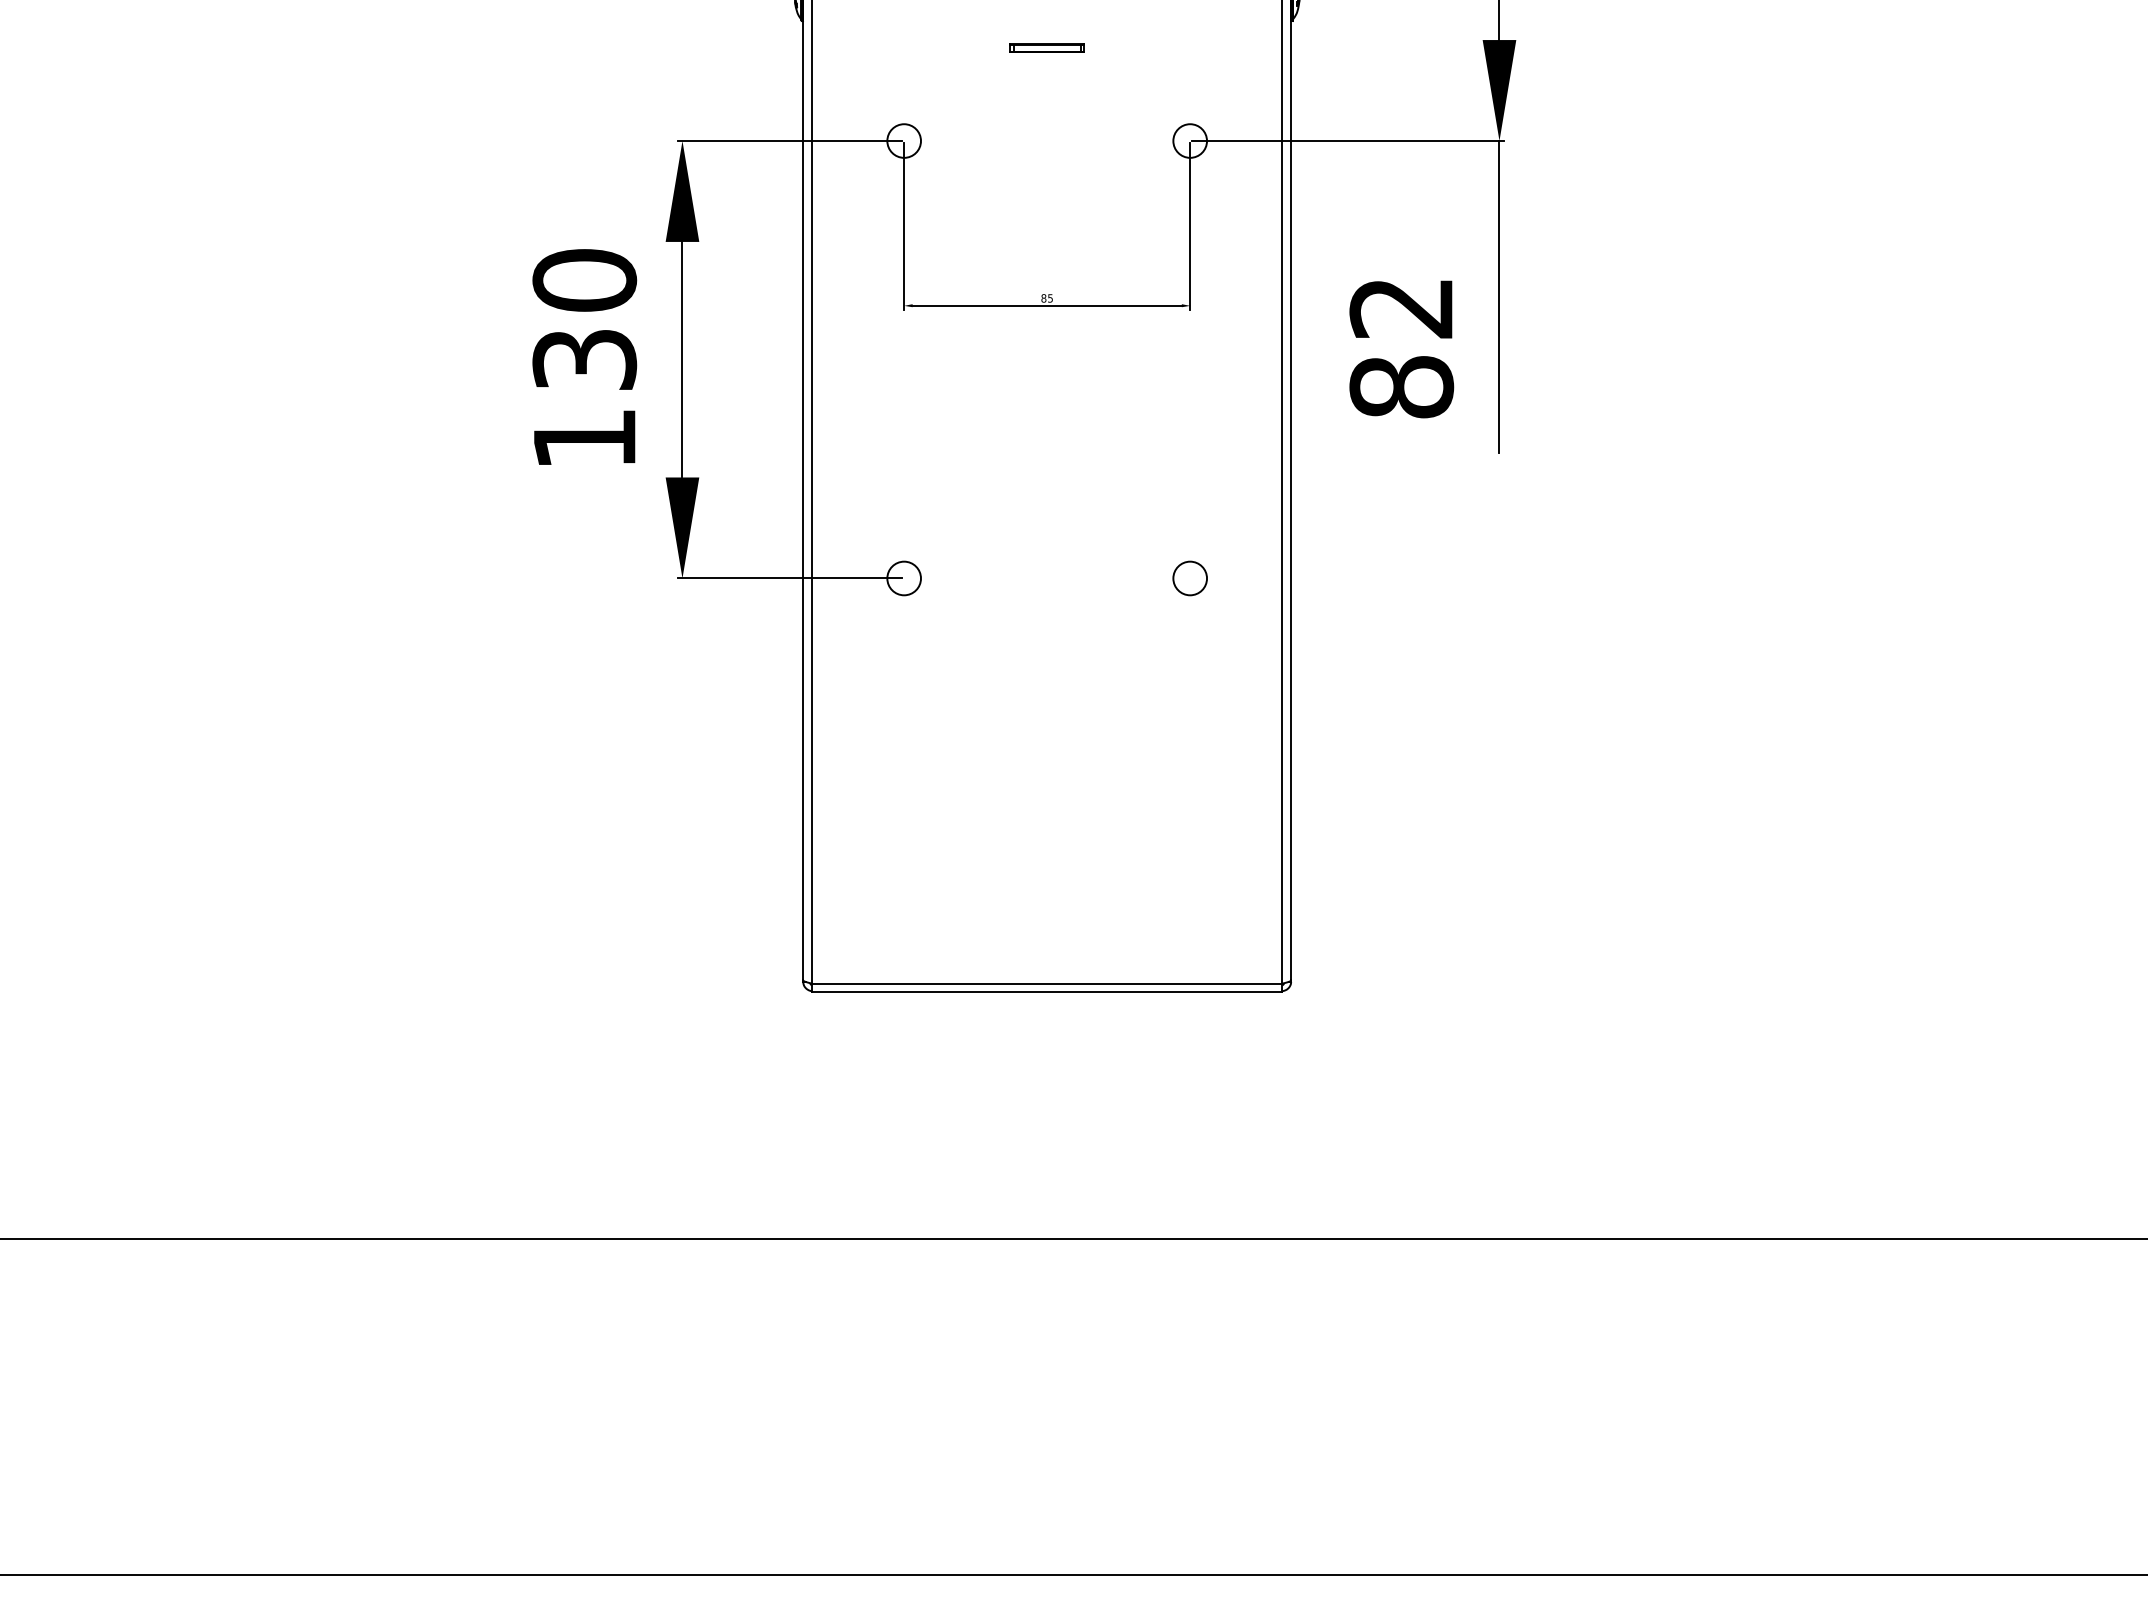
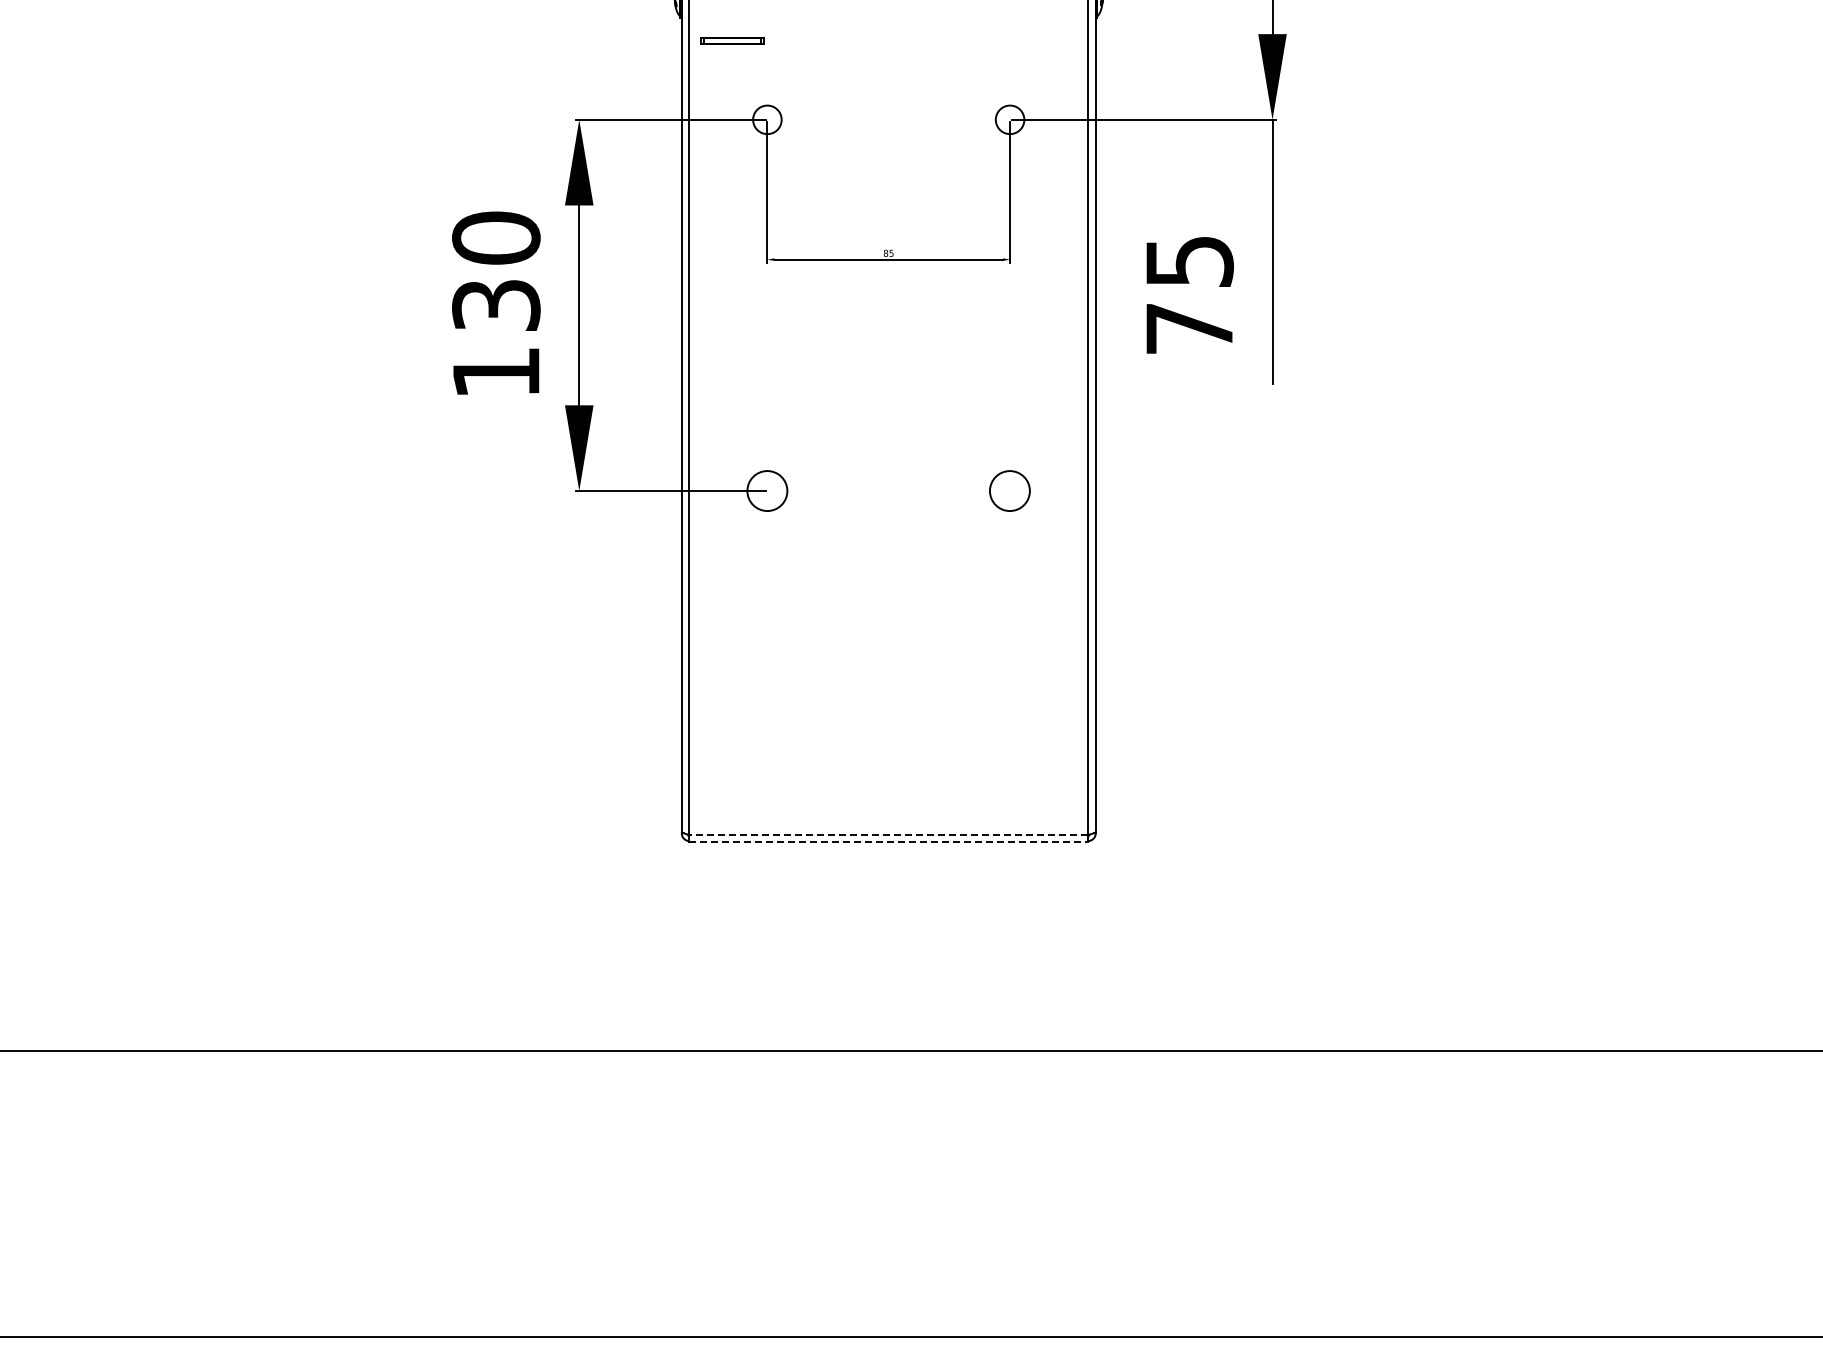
part: (1046, 47) -> (732, 40), moved
text: (1401, 349) -> (1189, 296), 82 -> 75
circle: (904, 577) -> (767, 490), size x1.4
circle: (1190, 577) -> (1010, 490), size x1.4
line: (1046, 983) -> (888, 834), solid -> dashed
line: (1046, 992) -> (888, 842), solid -> dashed

